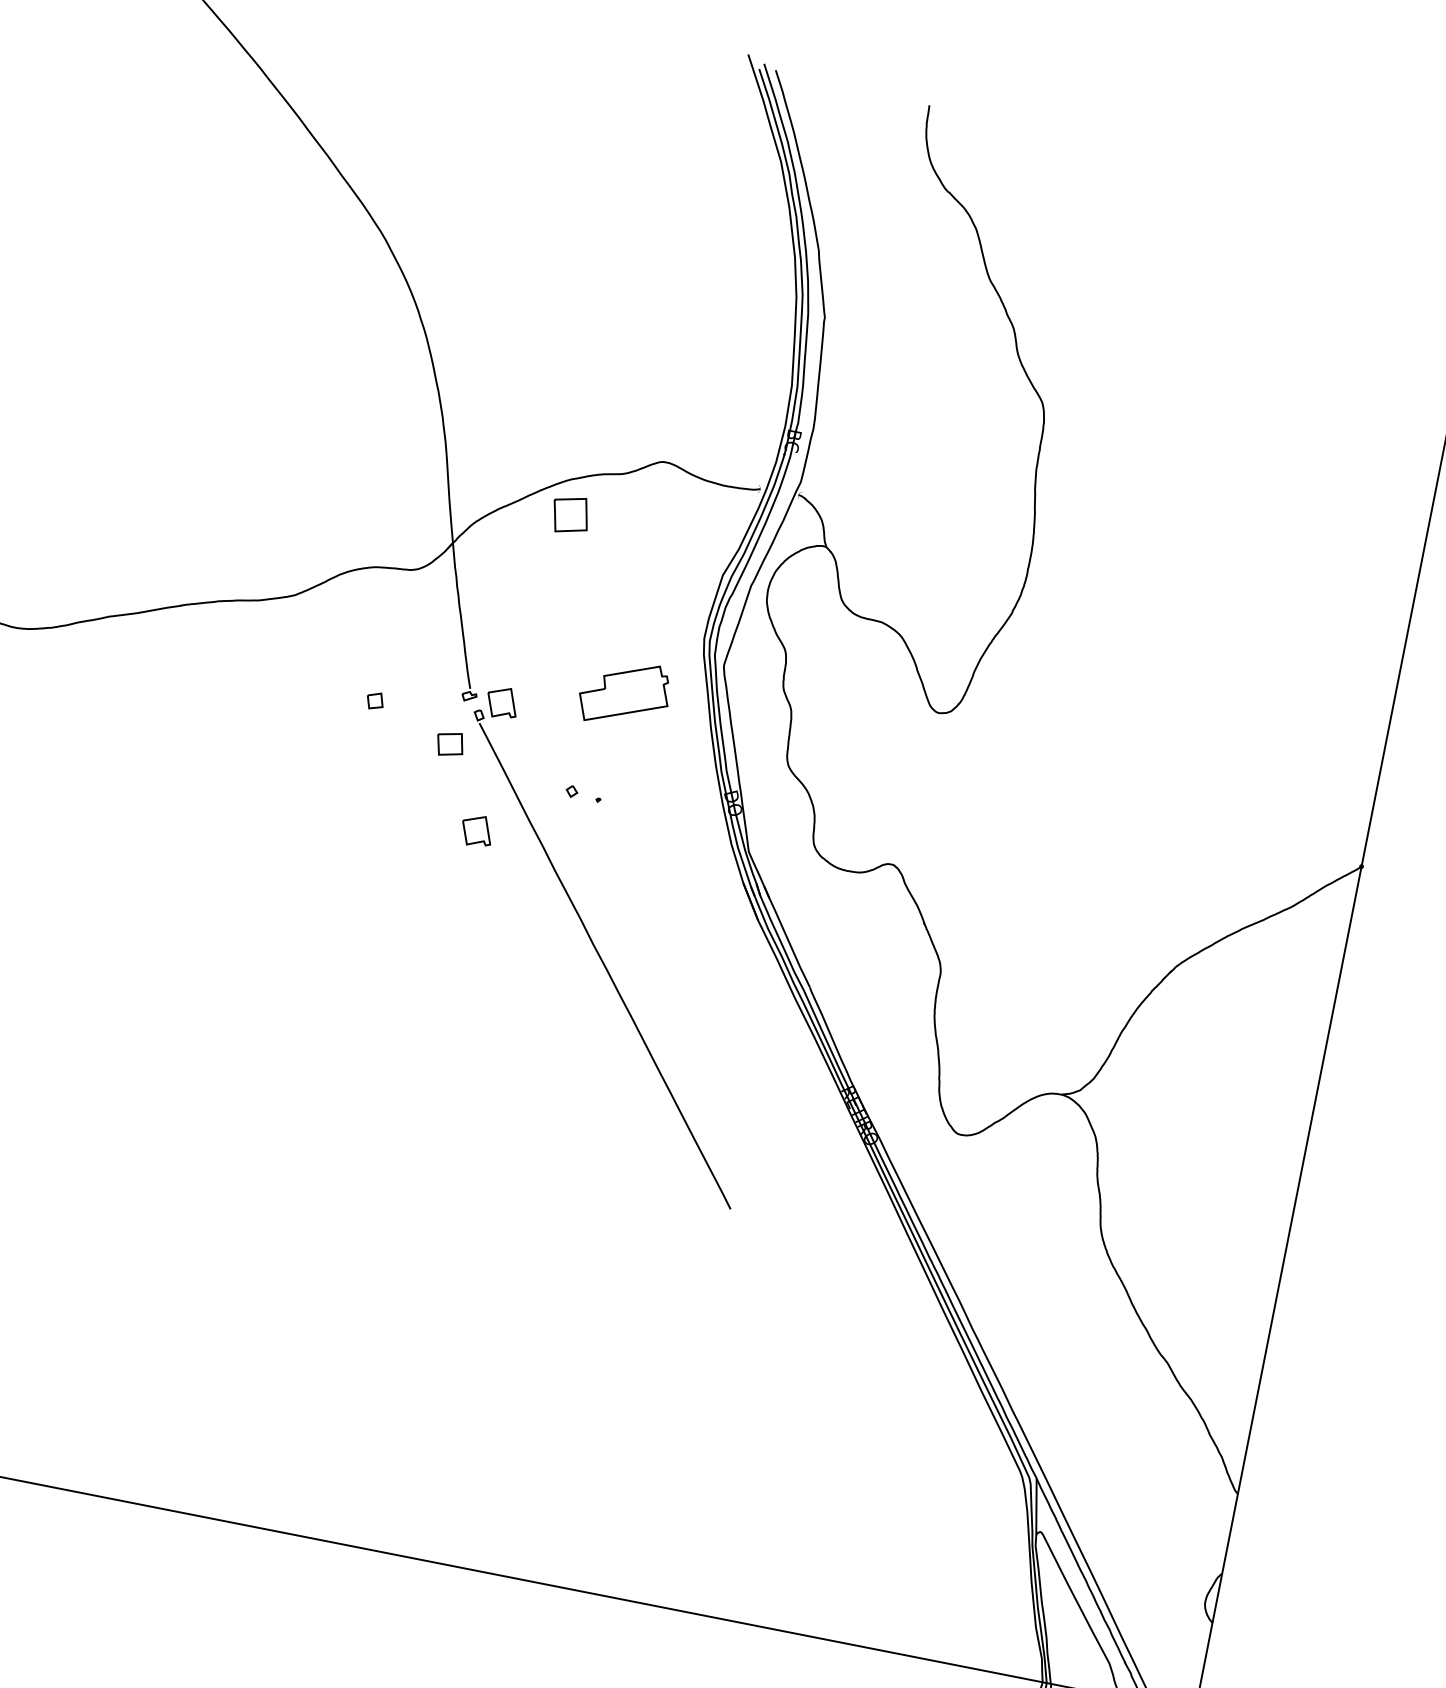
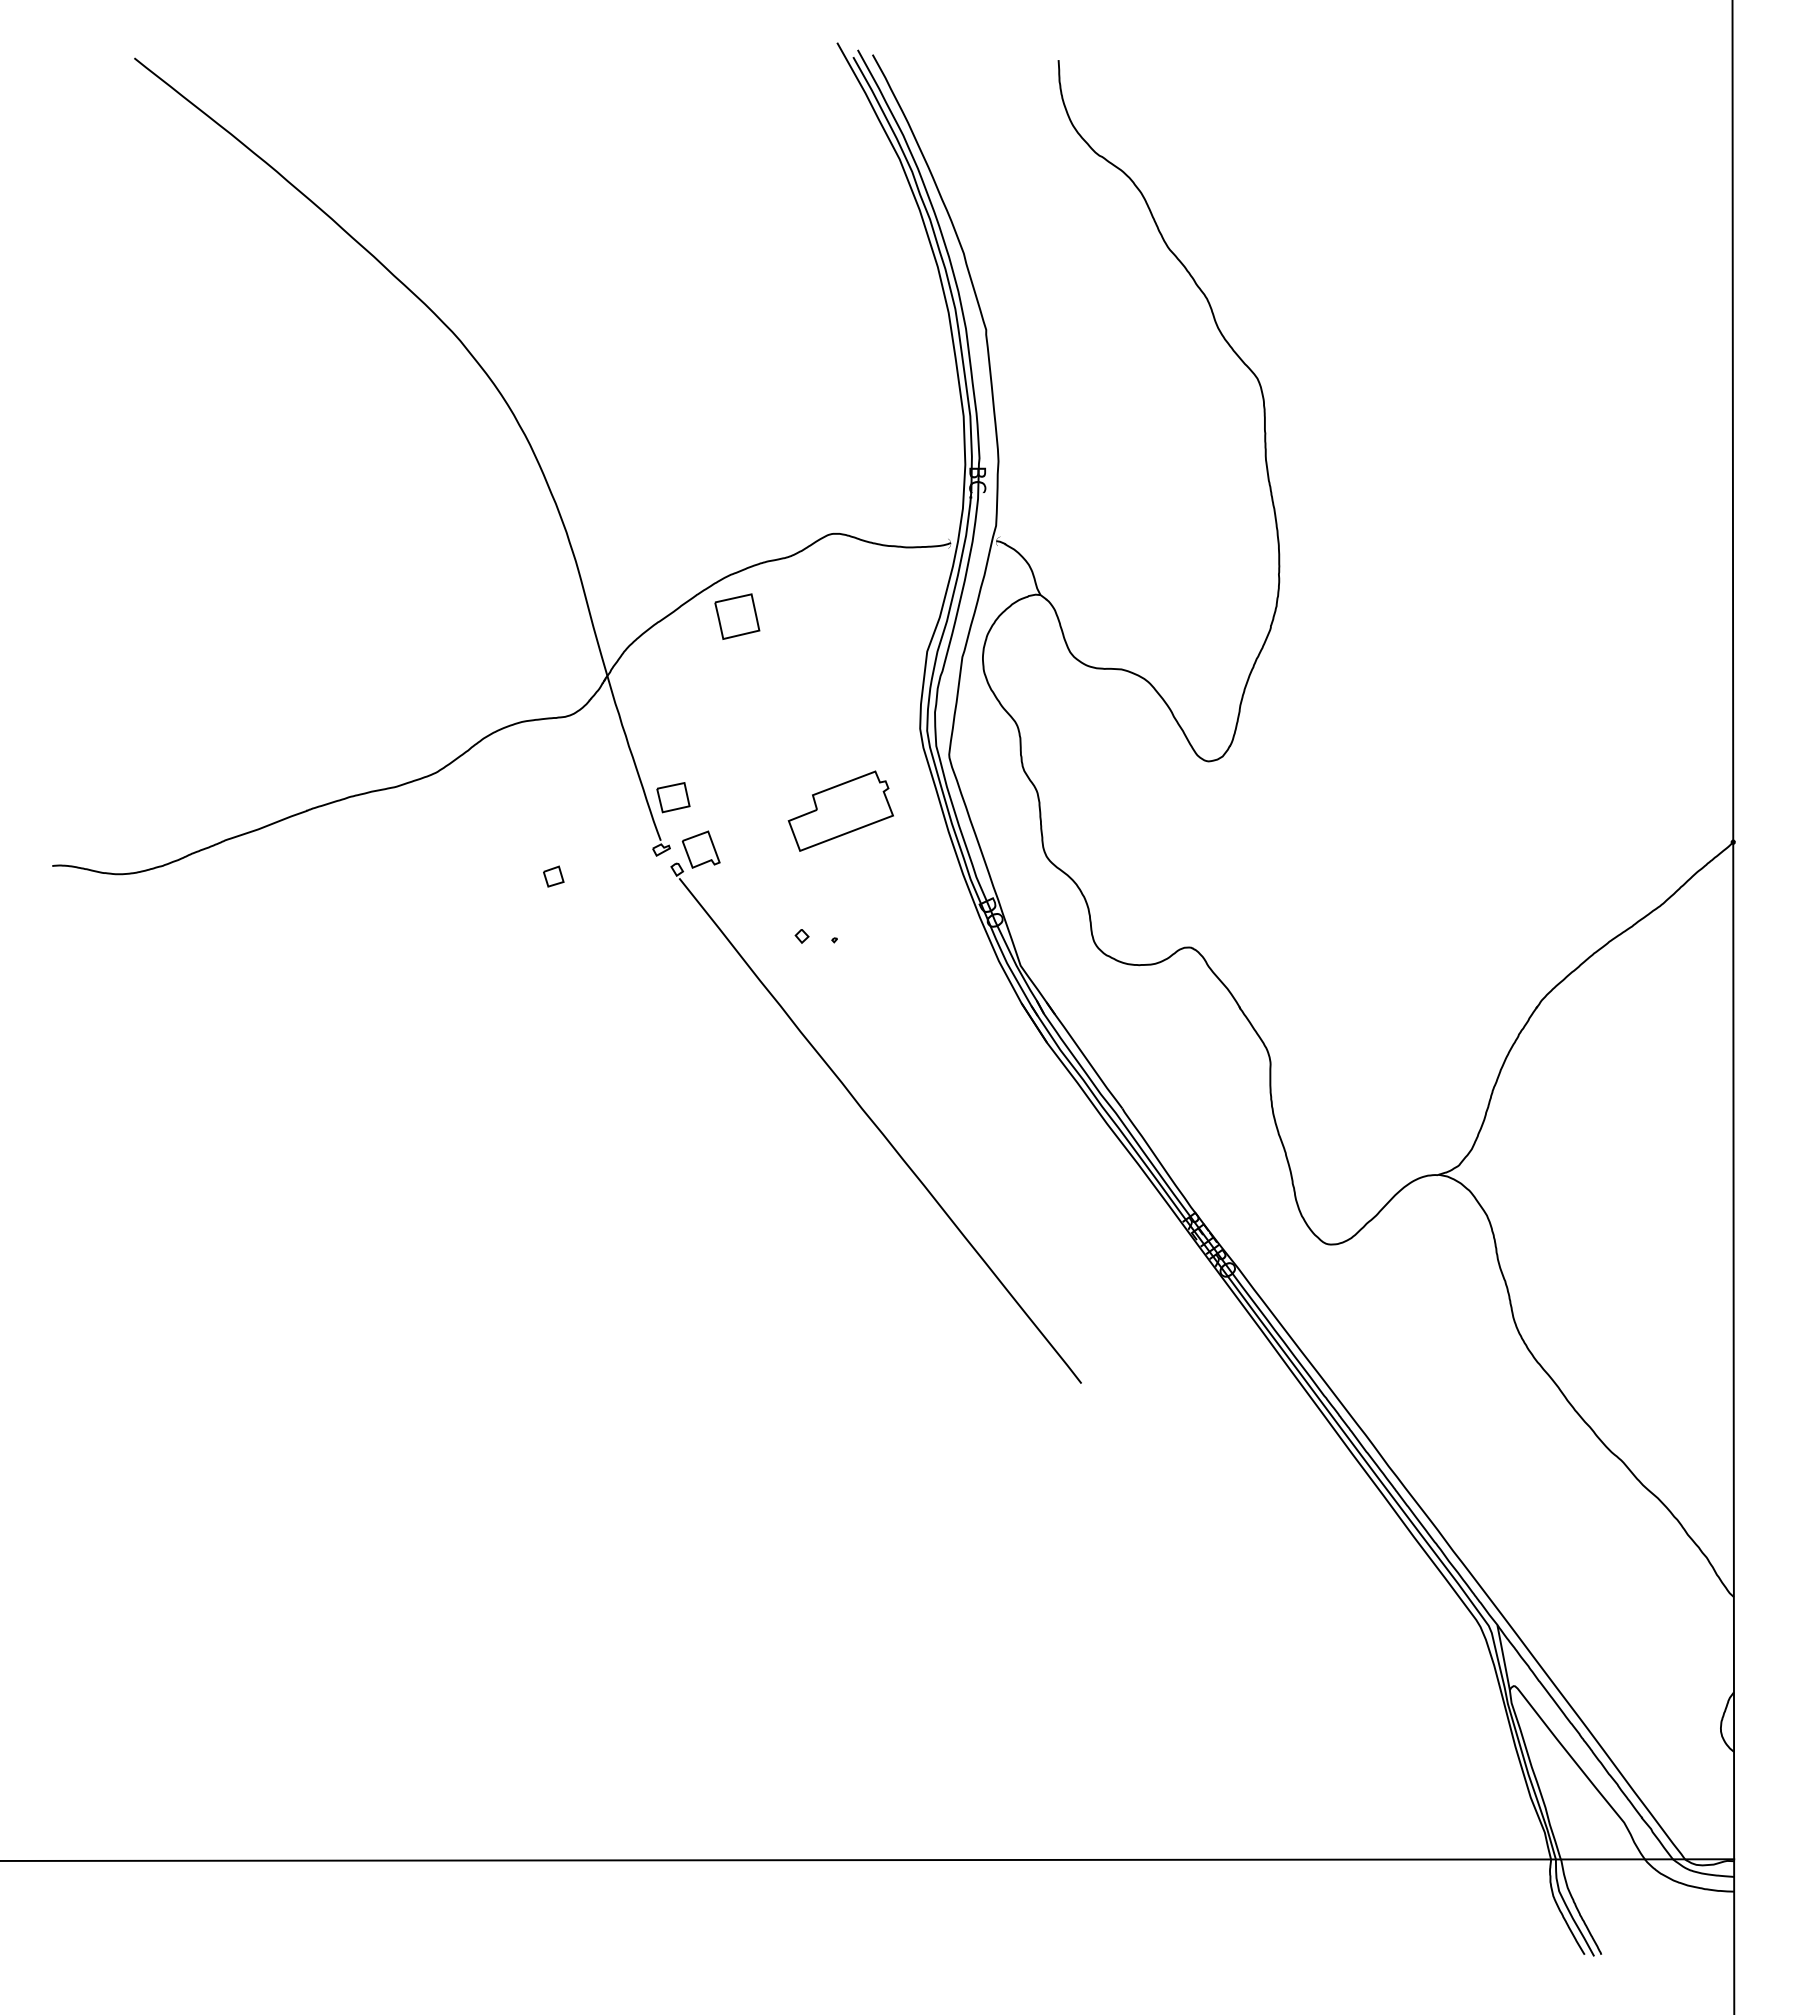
part: (450, 744) -> (673, 797), moved
part: (476, 830) -> (700, 1003), removed

